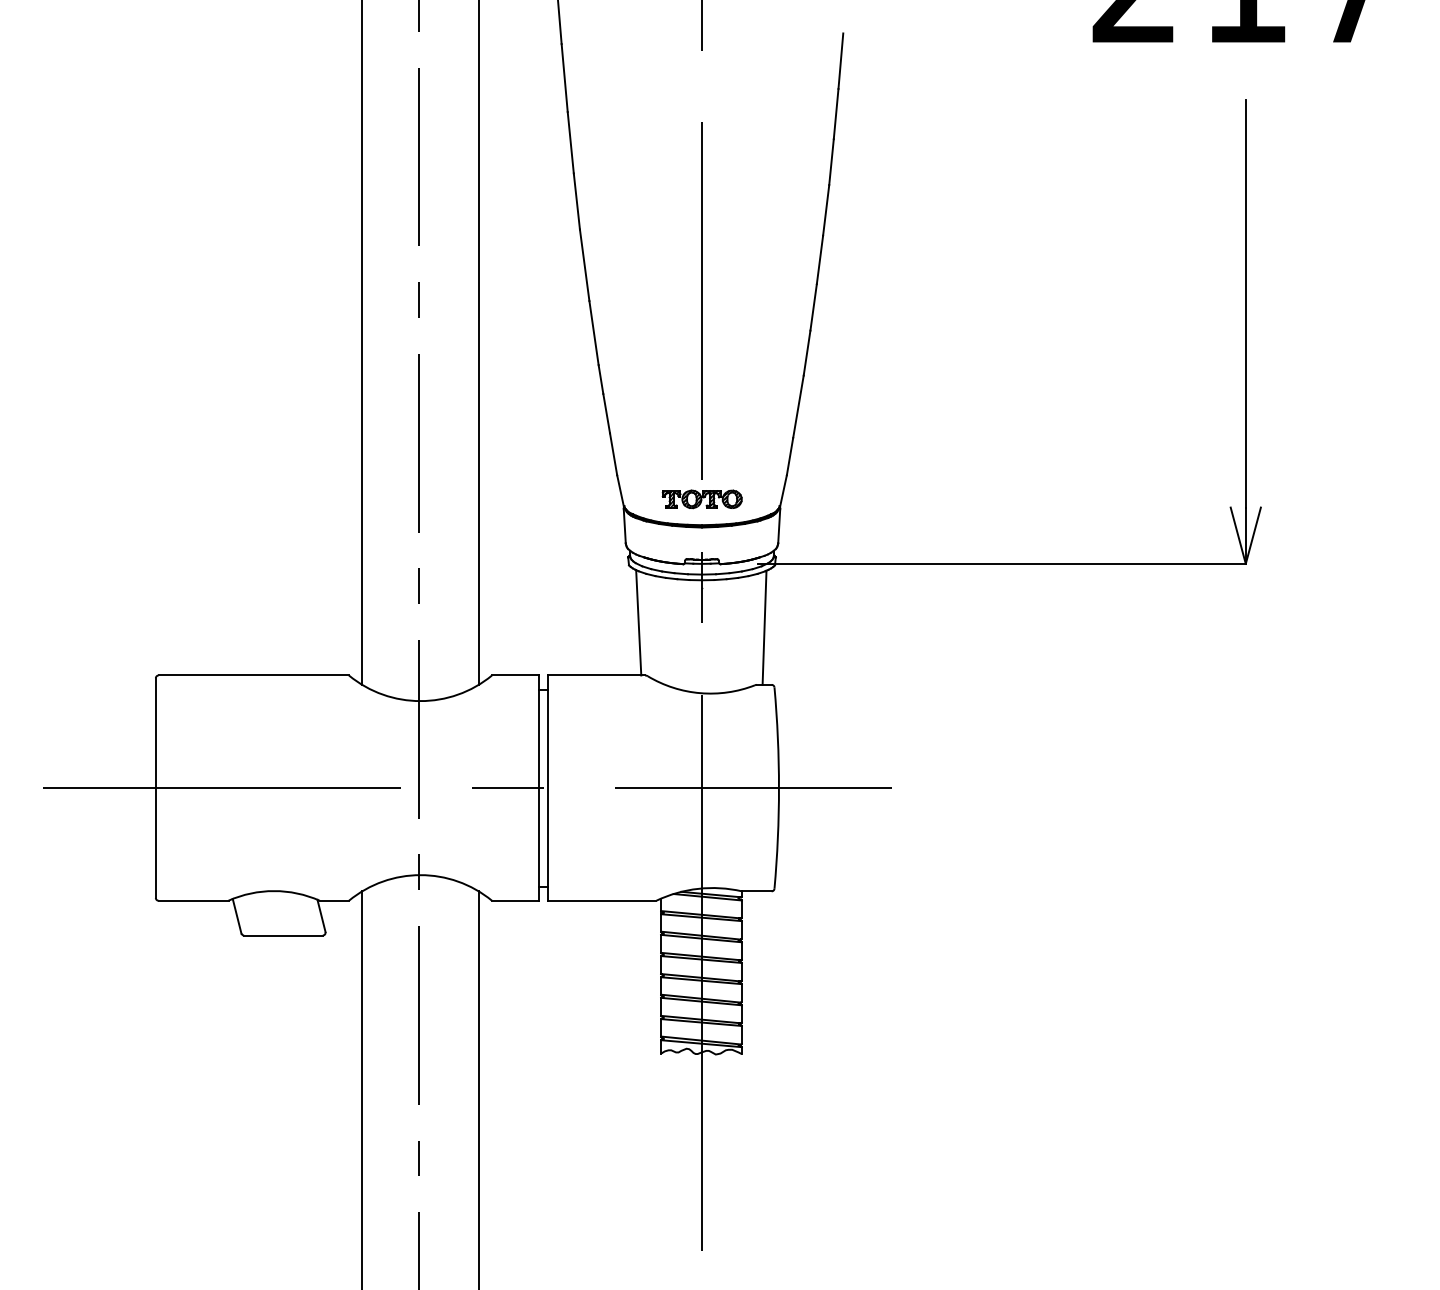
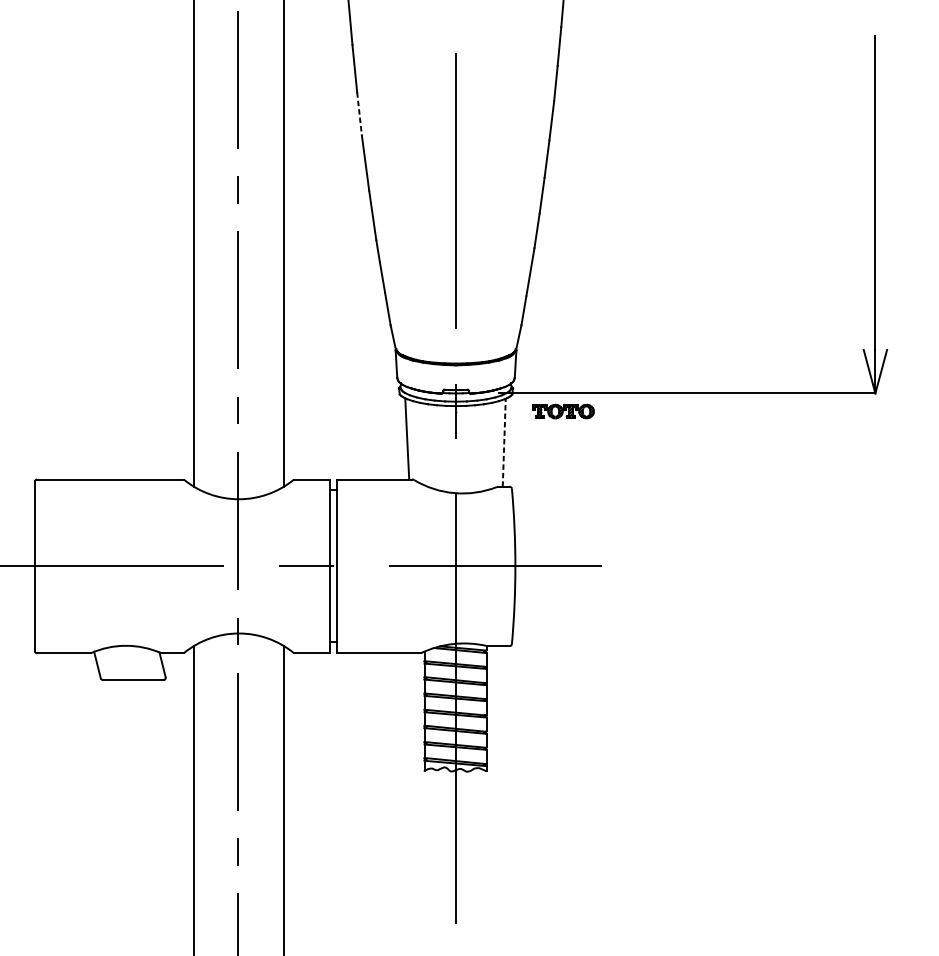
line: (576, 202) -> (359, 114), solid -> dashed
part: (701, 499) -> (562, 411), moved
line: (764, 627) -> (504, 442), solid -> dashed

